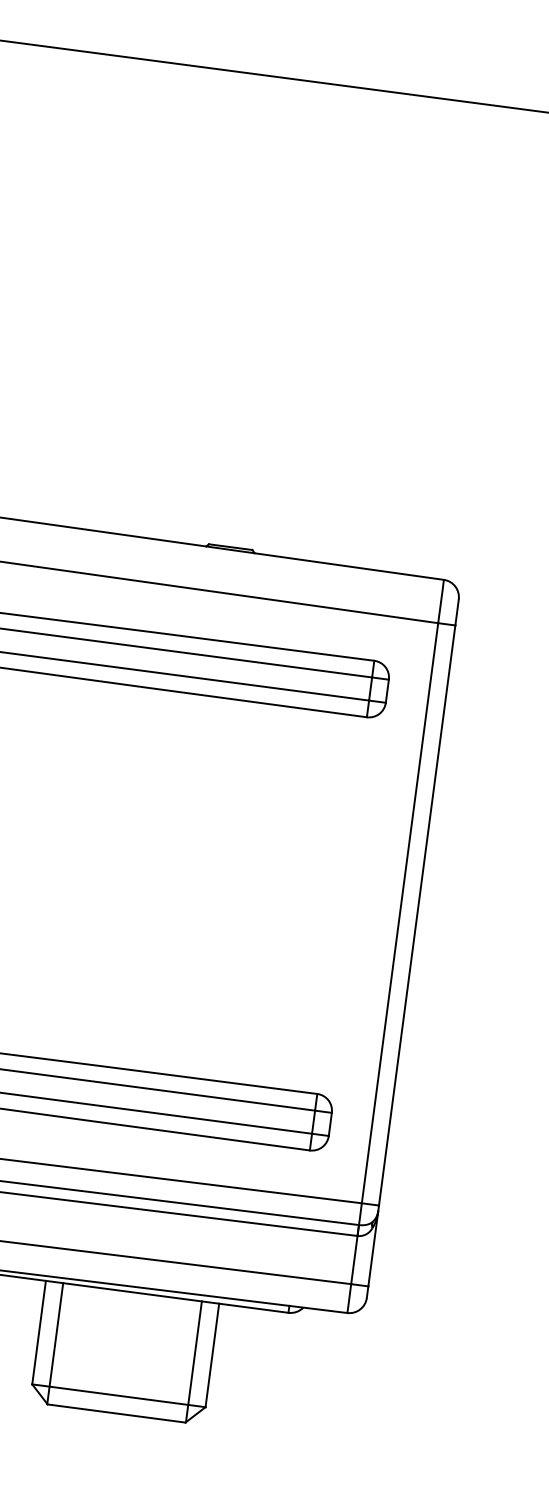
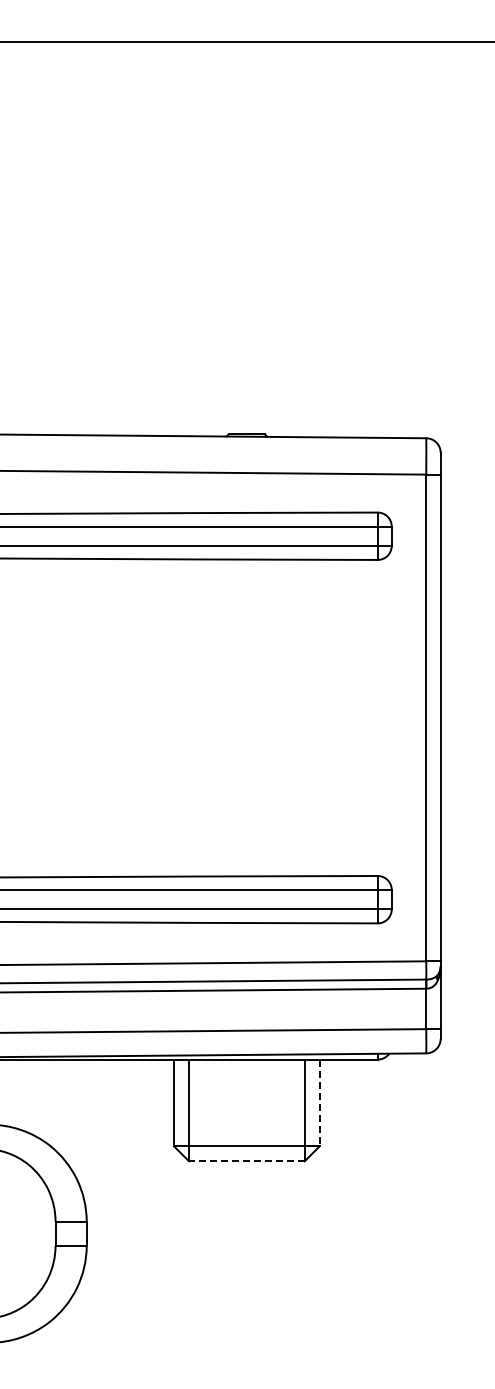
line: (212, 1355) -> (319, 1103), solid -> dashed
line: (116, 1413) -> (246, 1161), solid -> dashed

